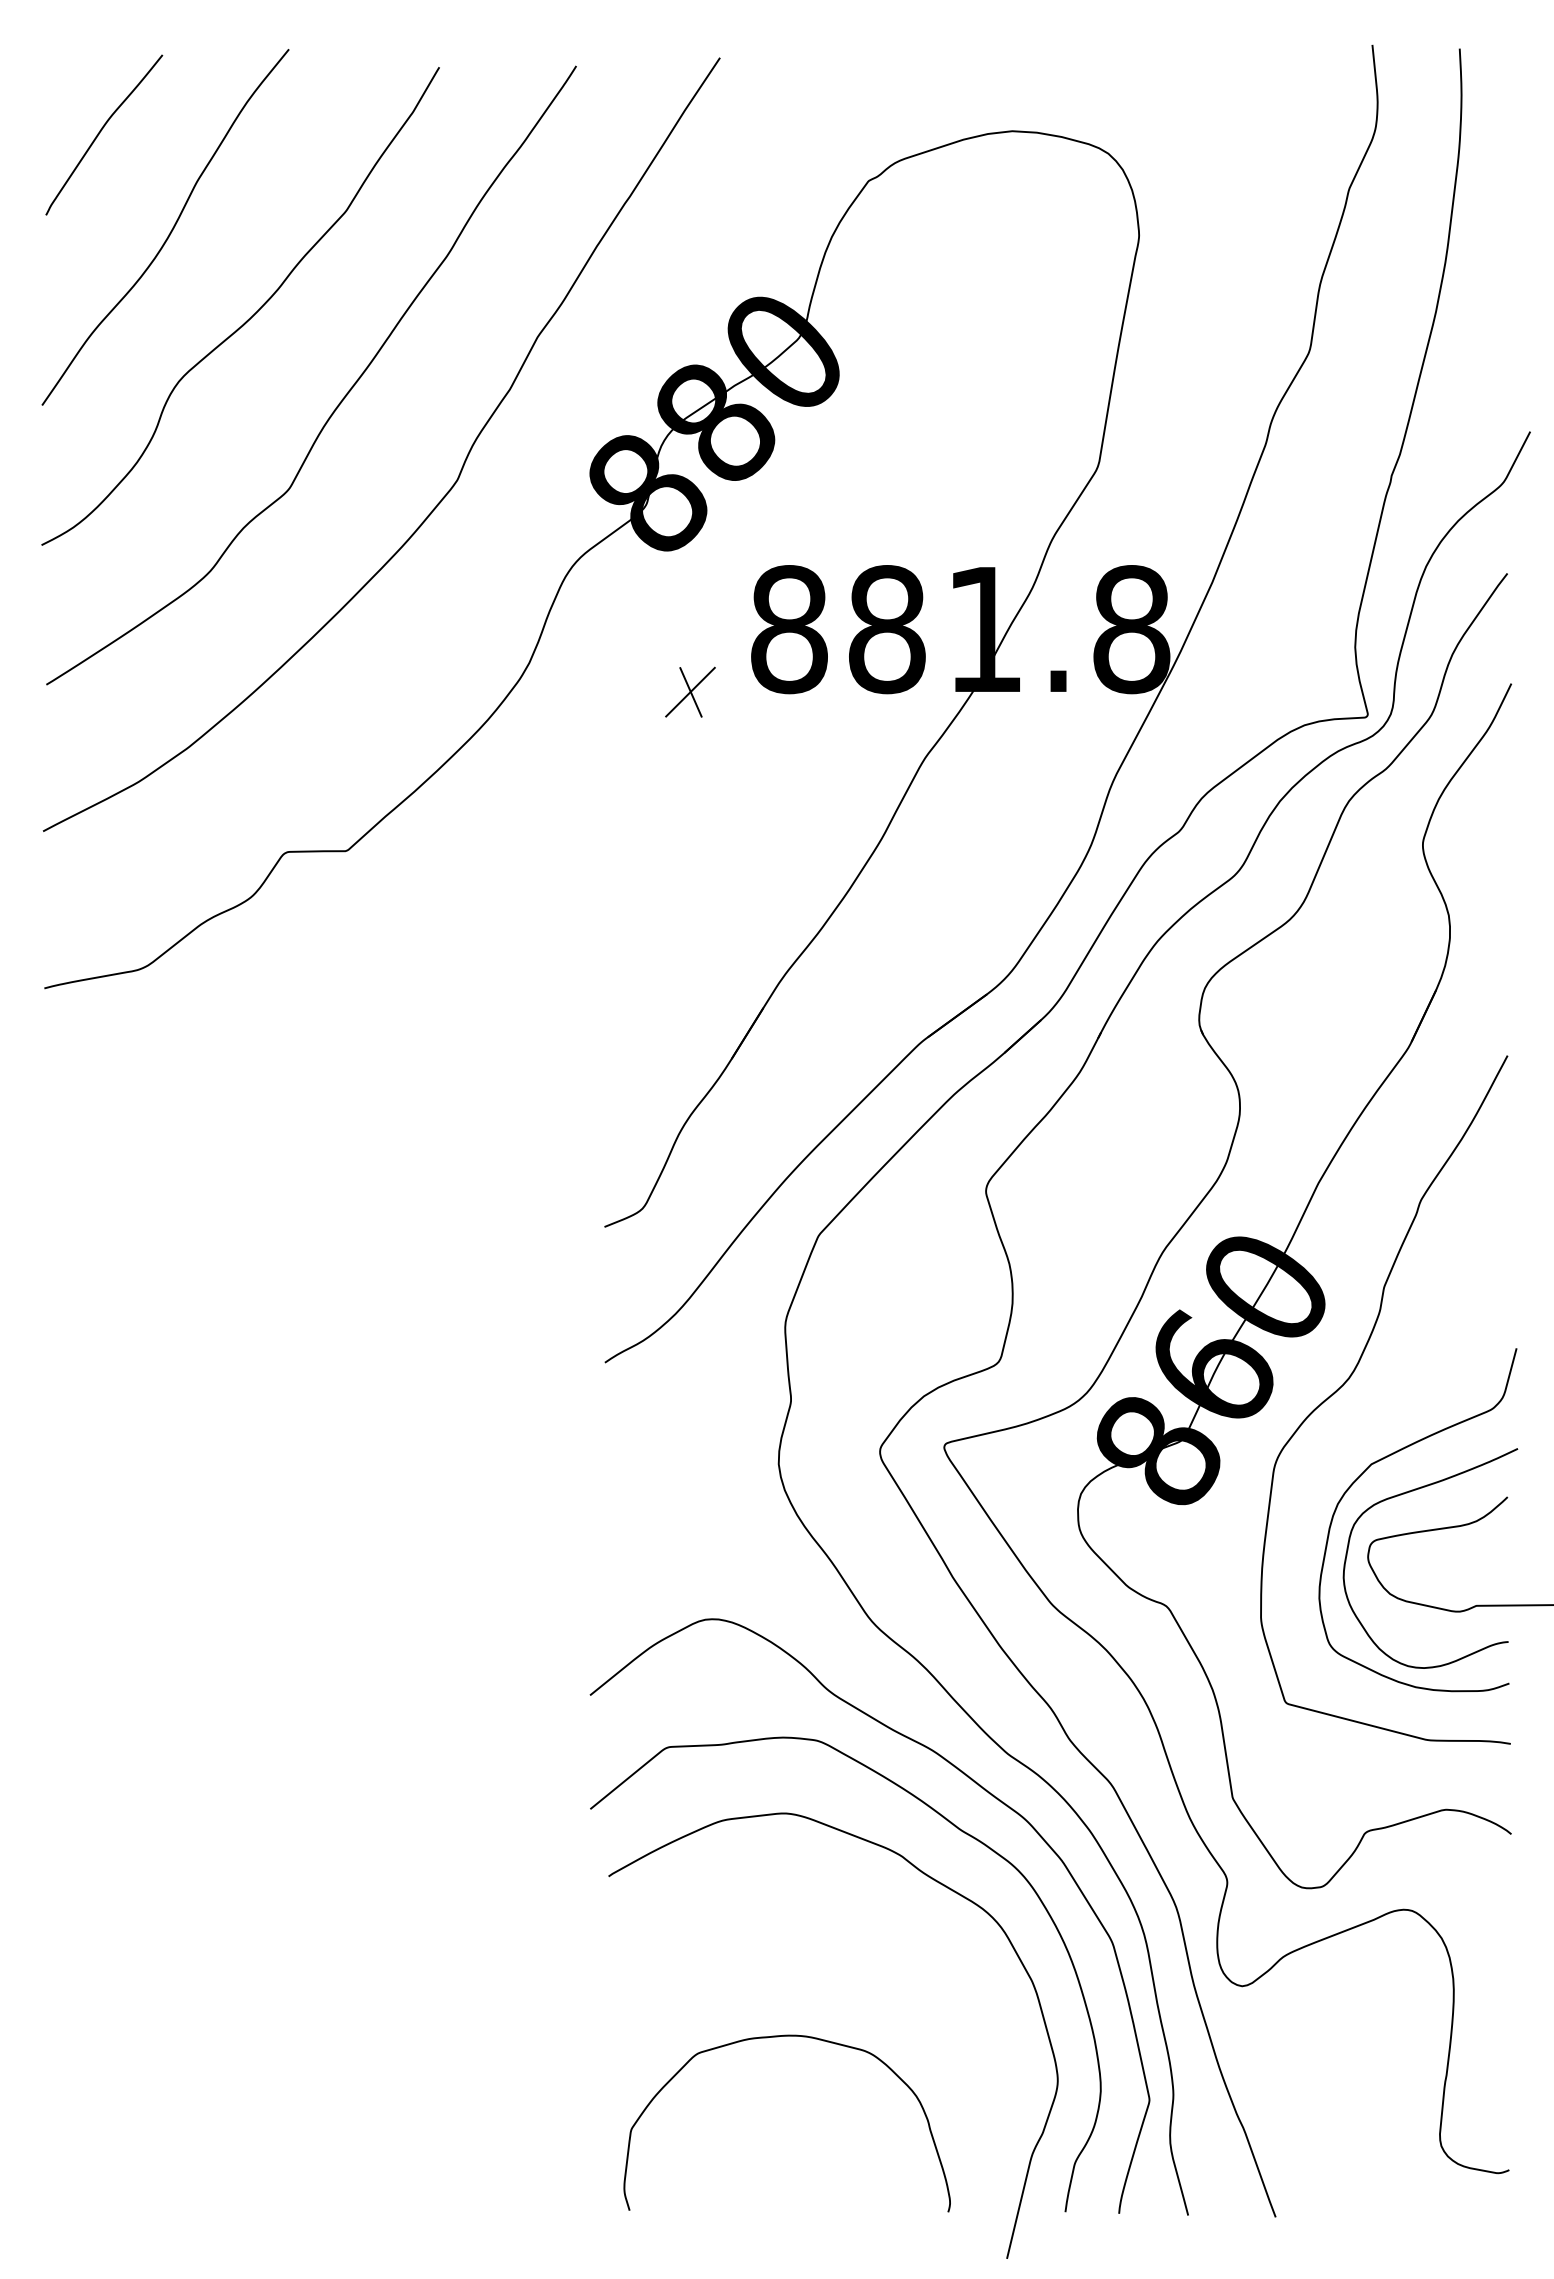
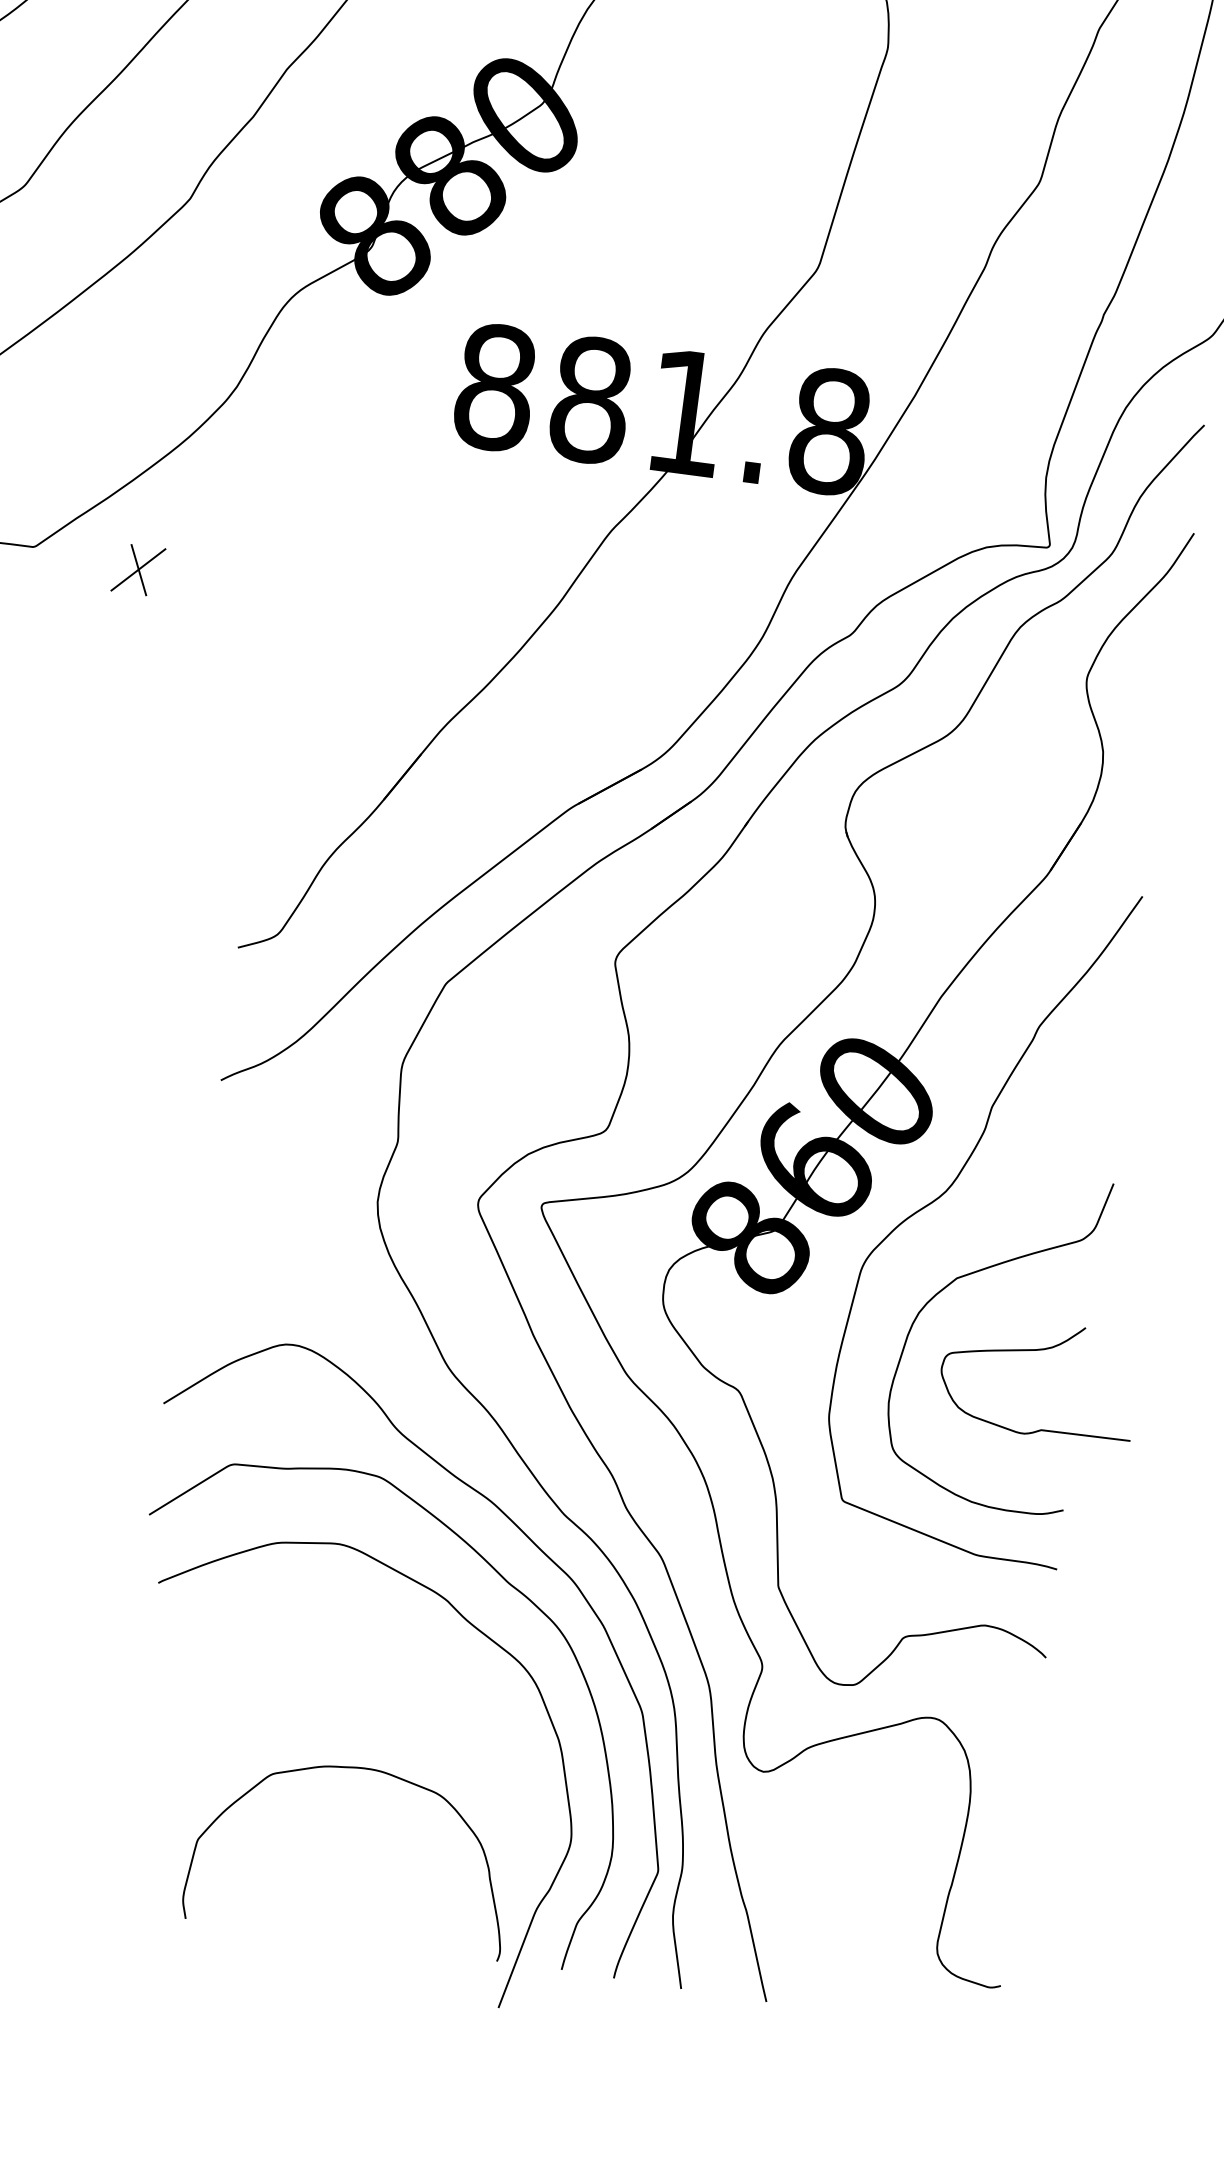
part: (690, 691) -> (138, 569), moved
curve: (1407, 1493) -> (988, 1311), removed
curve: (778, 2037) -> (353, 1768), moved

